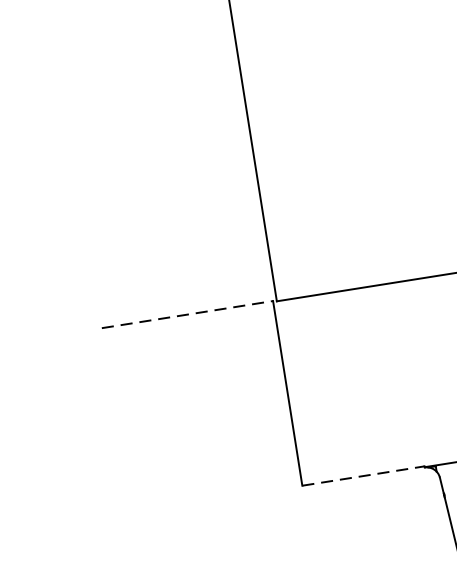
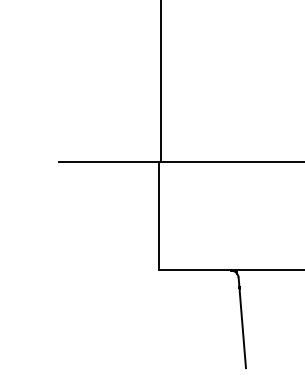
line: (188, 314) -> (109, 161), dashed -> solid
line: (364, 475) -> (195, 269), dashed -> solid

